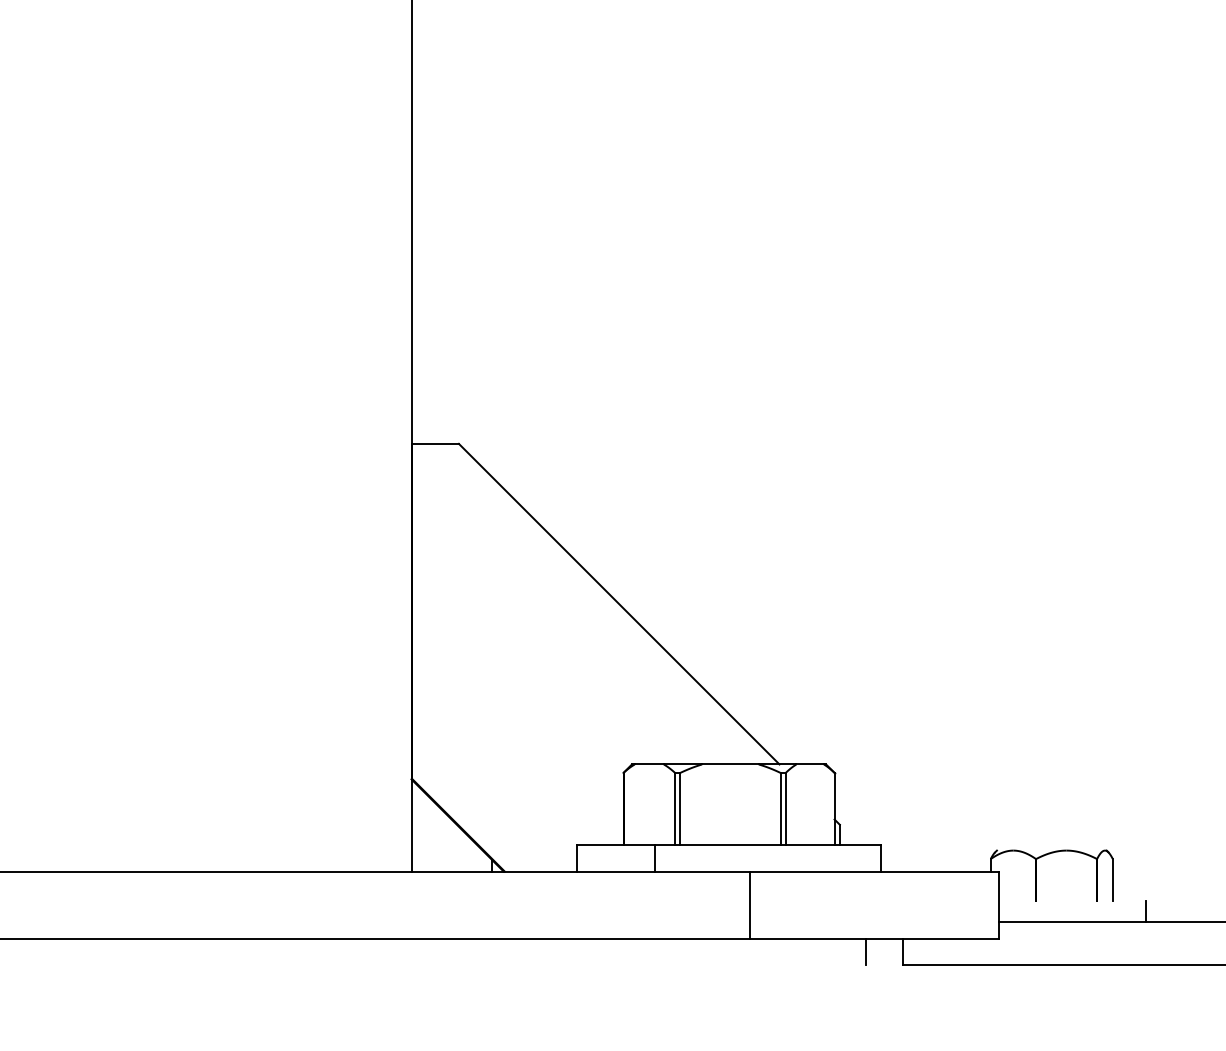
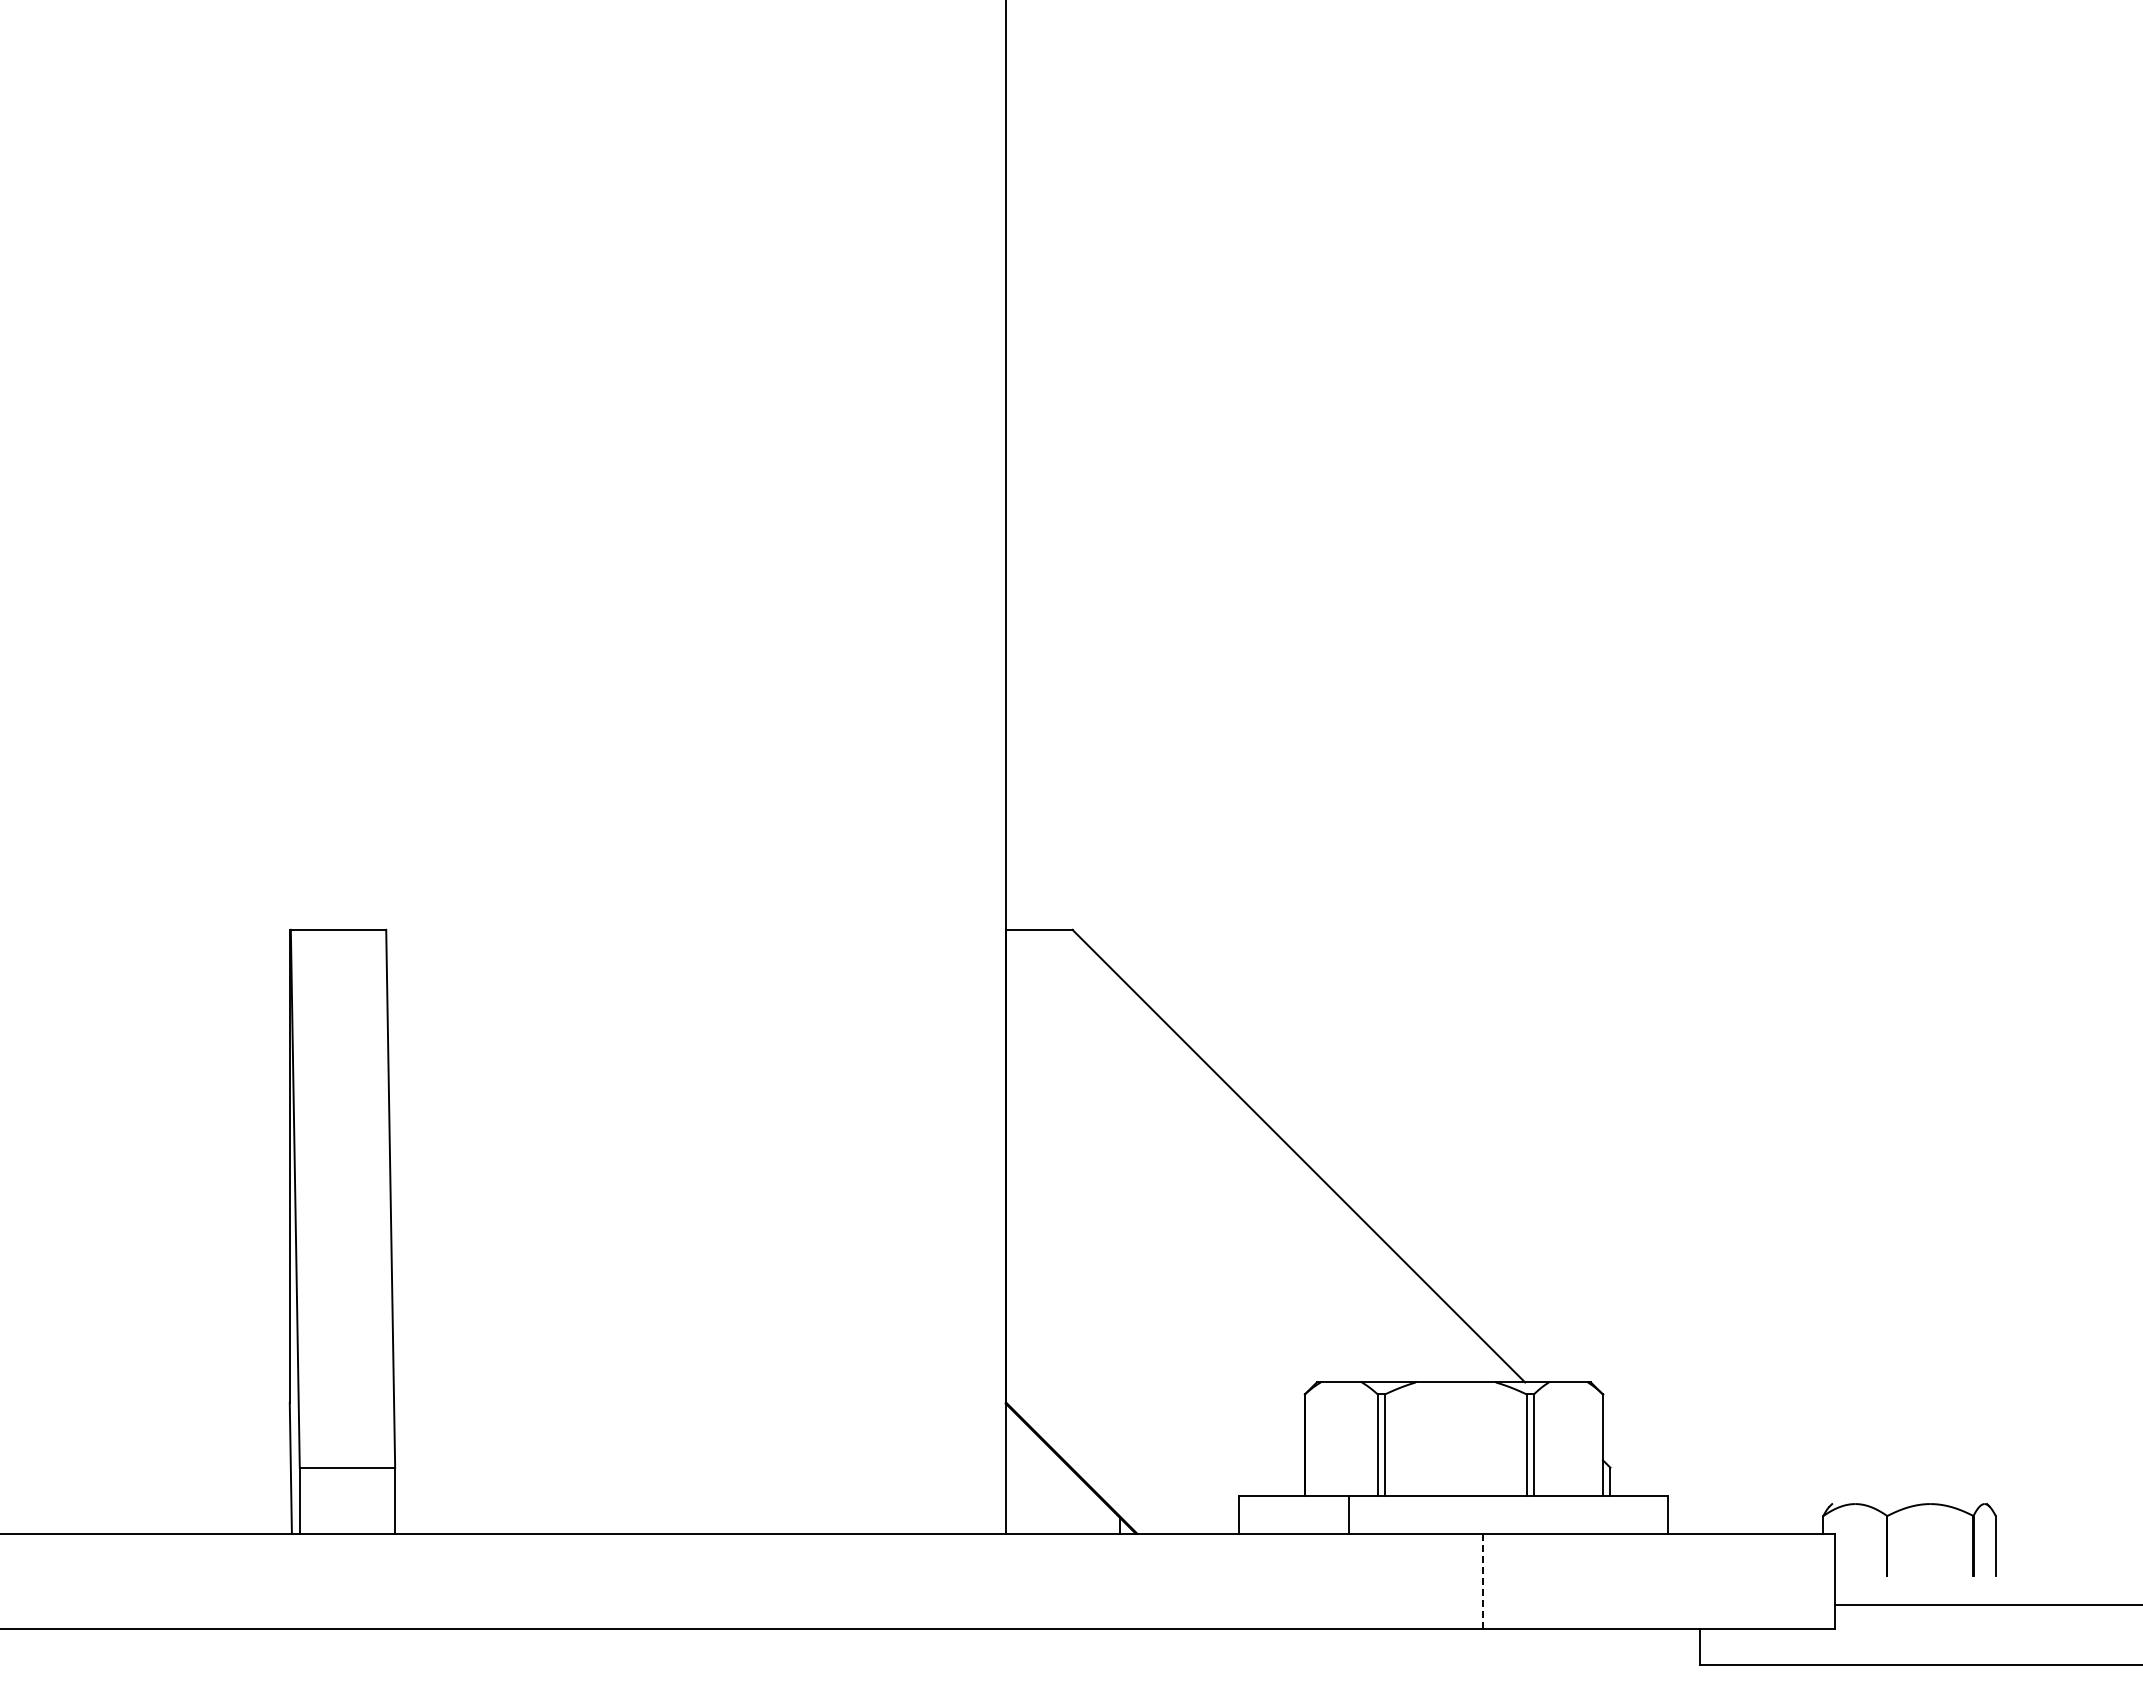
line: (750, 905) -> (1483, 1581), solid -> dashed
line: (1145, 911) -> (2042, 1590), removed
line: (865, 952) -> (1646, 1647), removed

